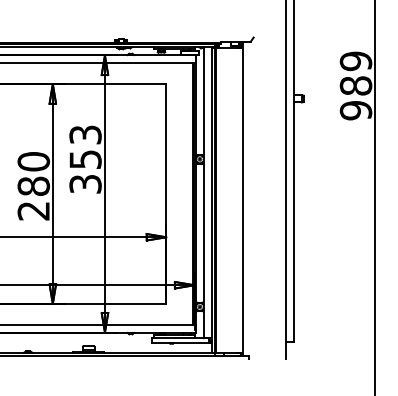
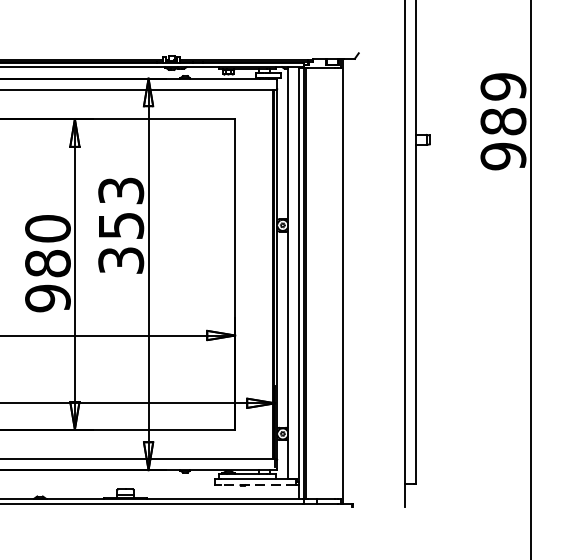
text: (33, 210) -> (47, 297), 280 -> 980
line: (182, 343) -> (258, 485), solid -> dashed

